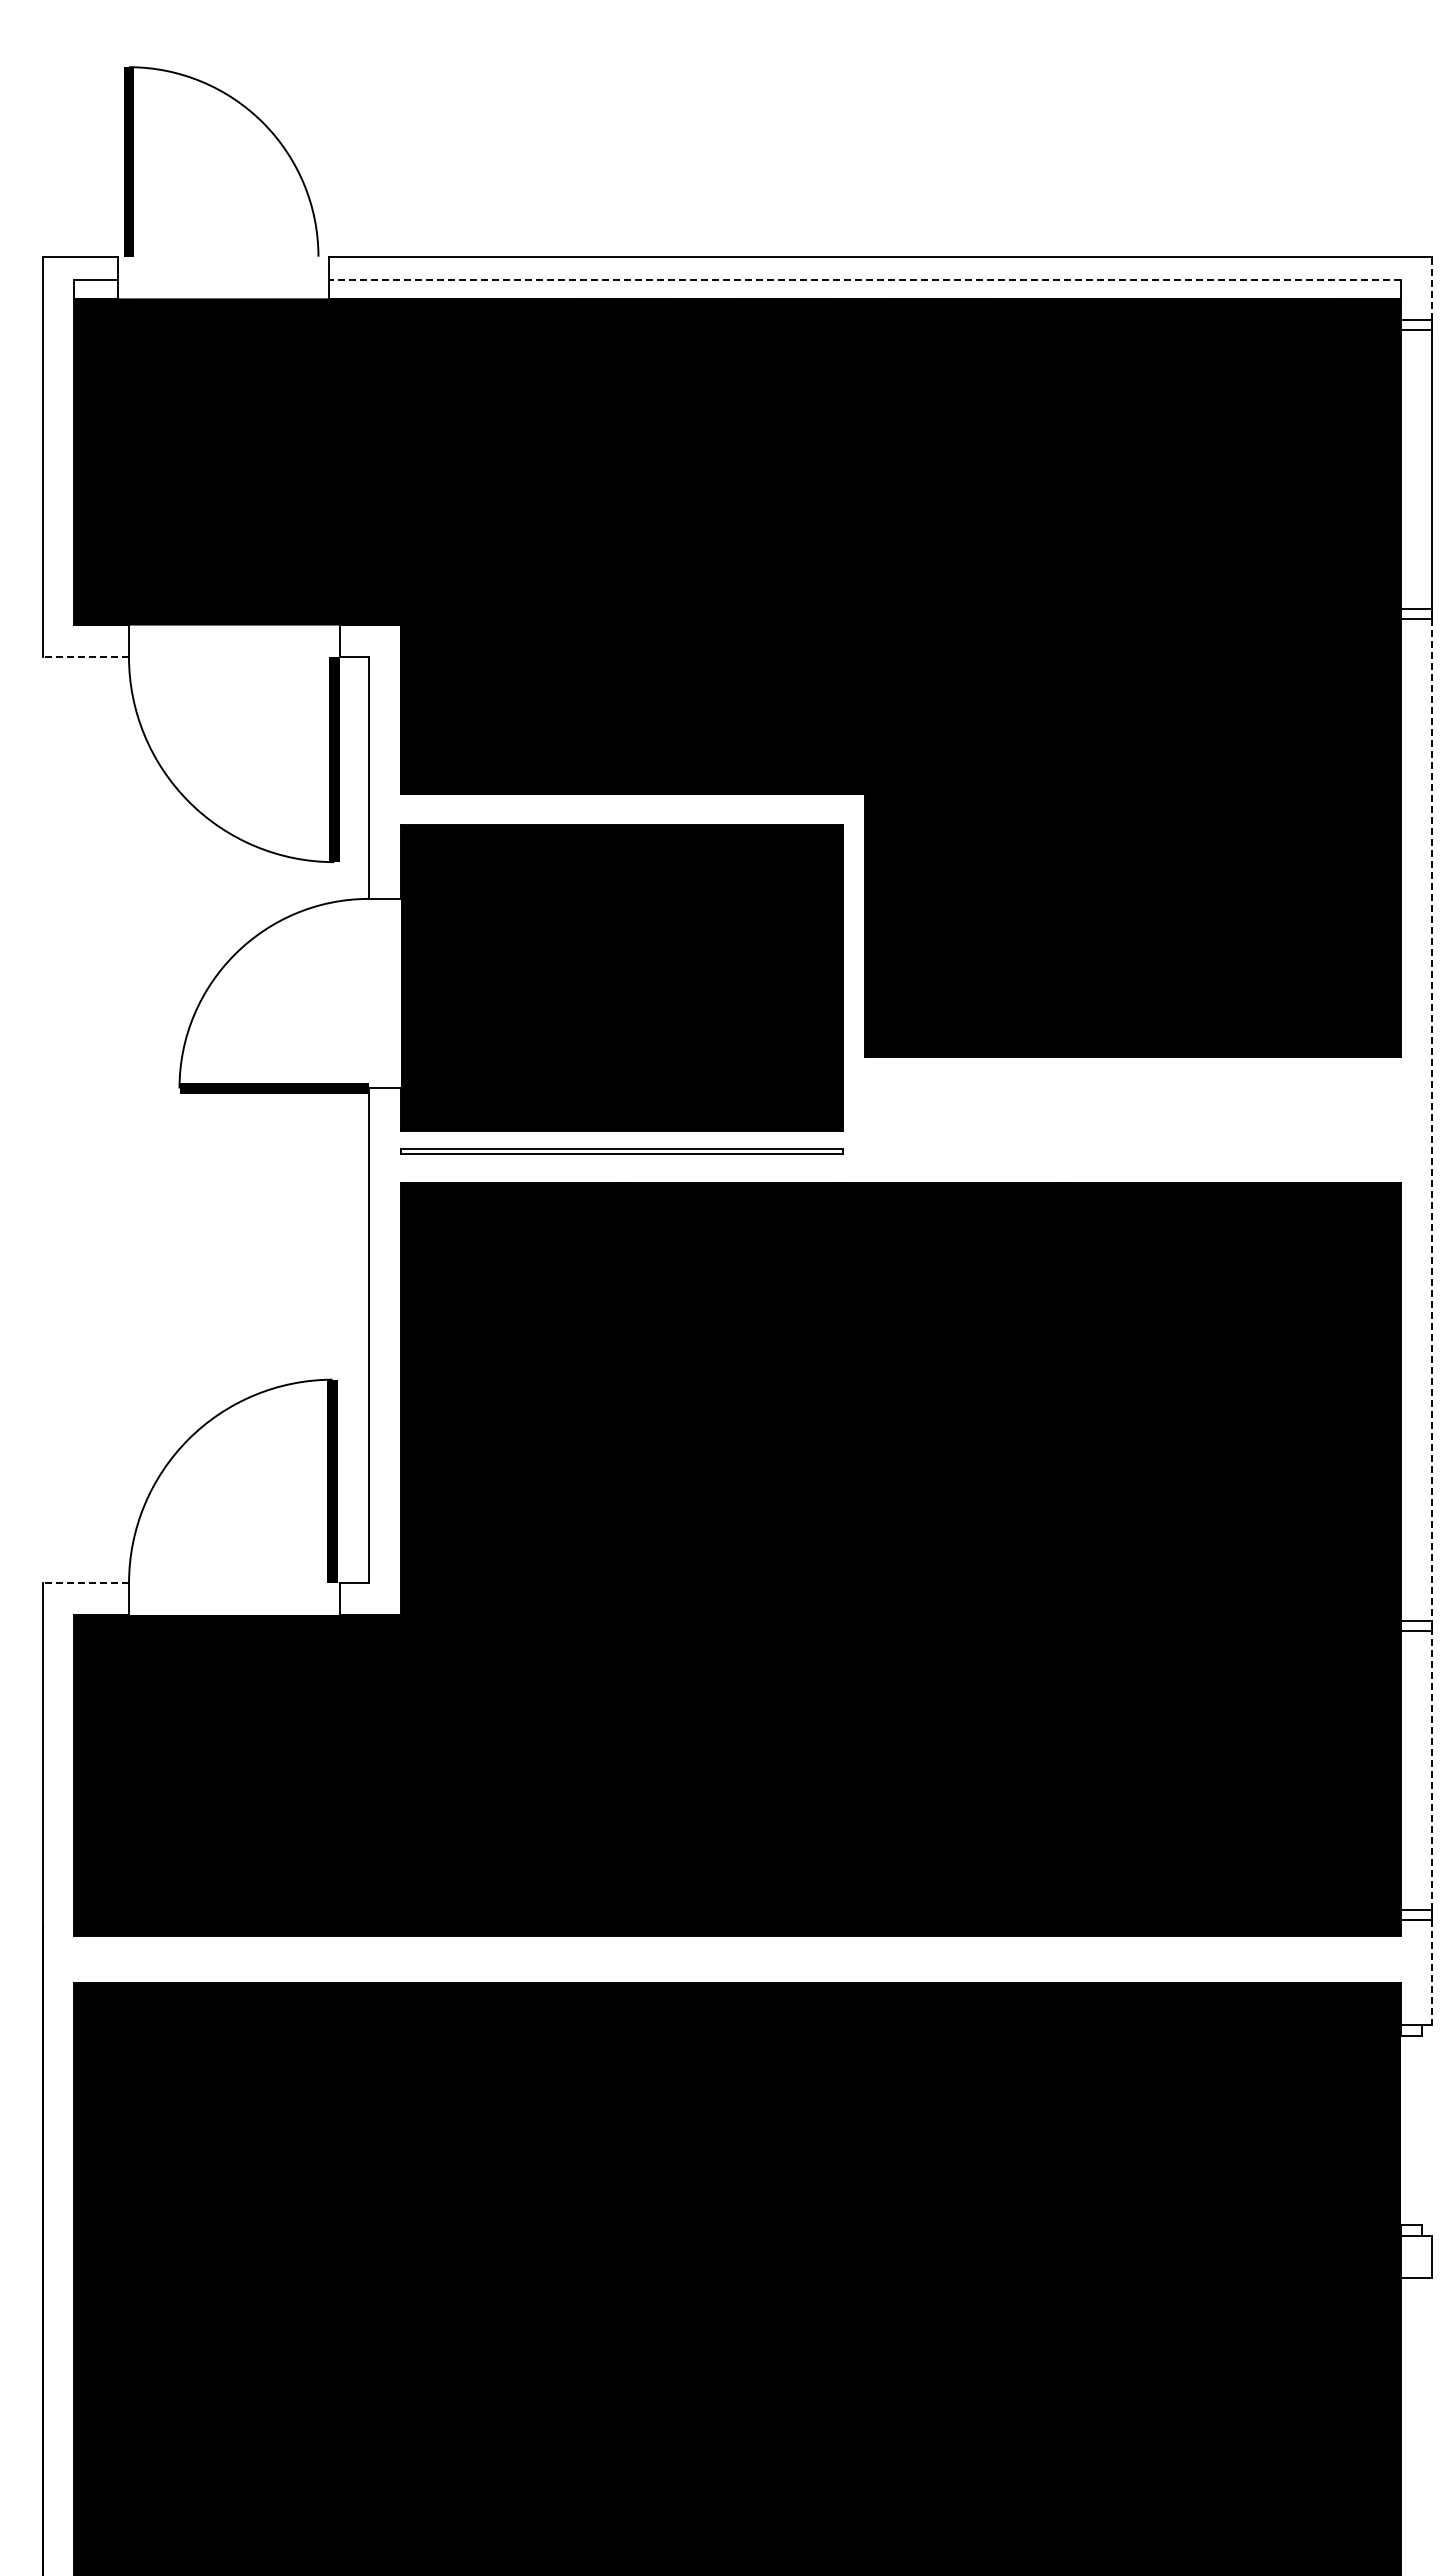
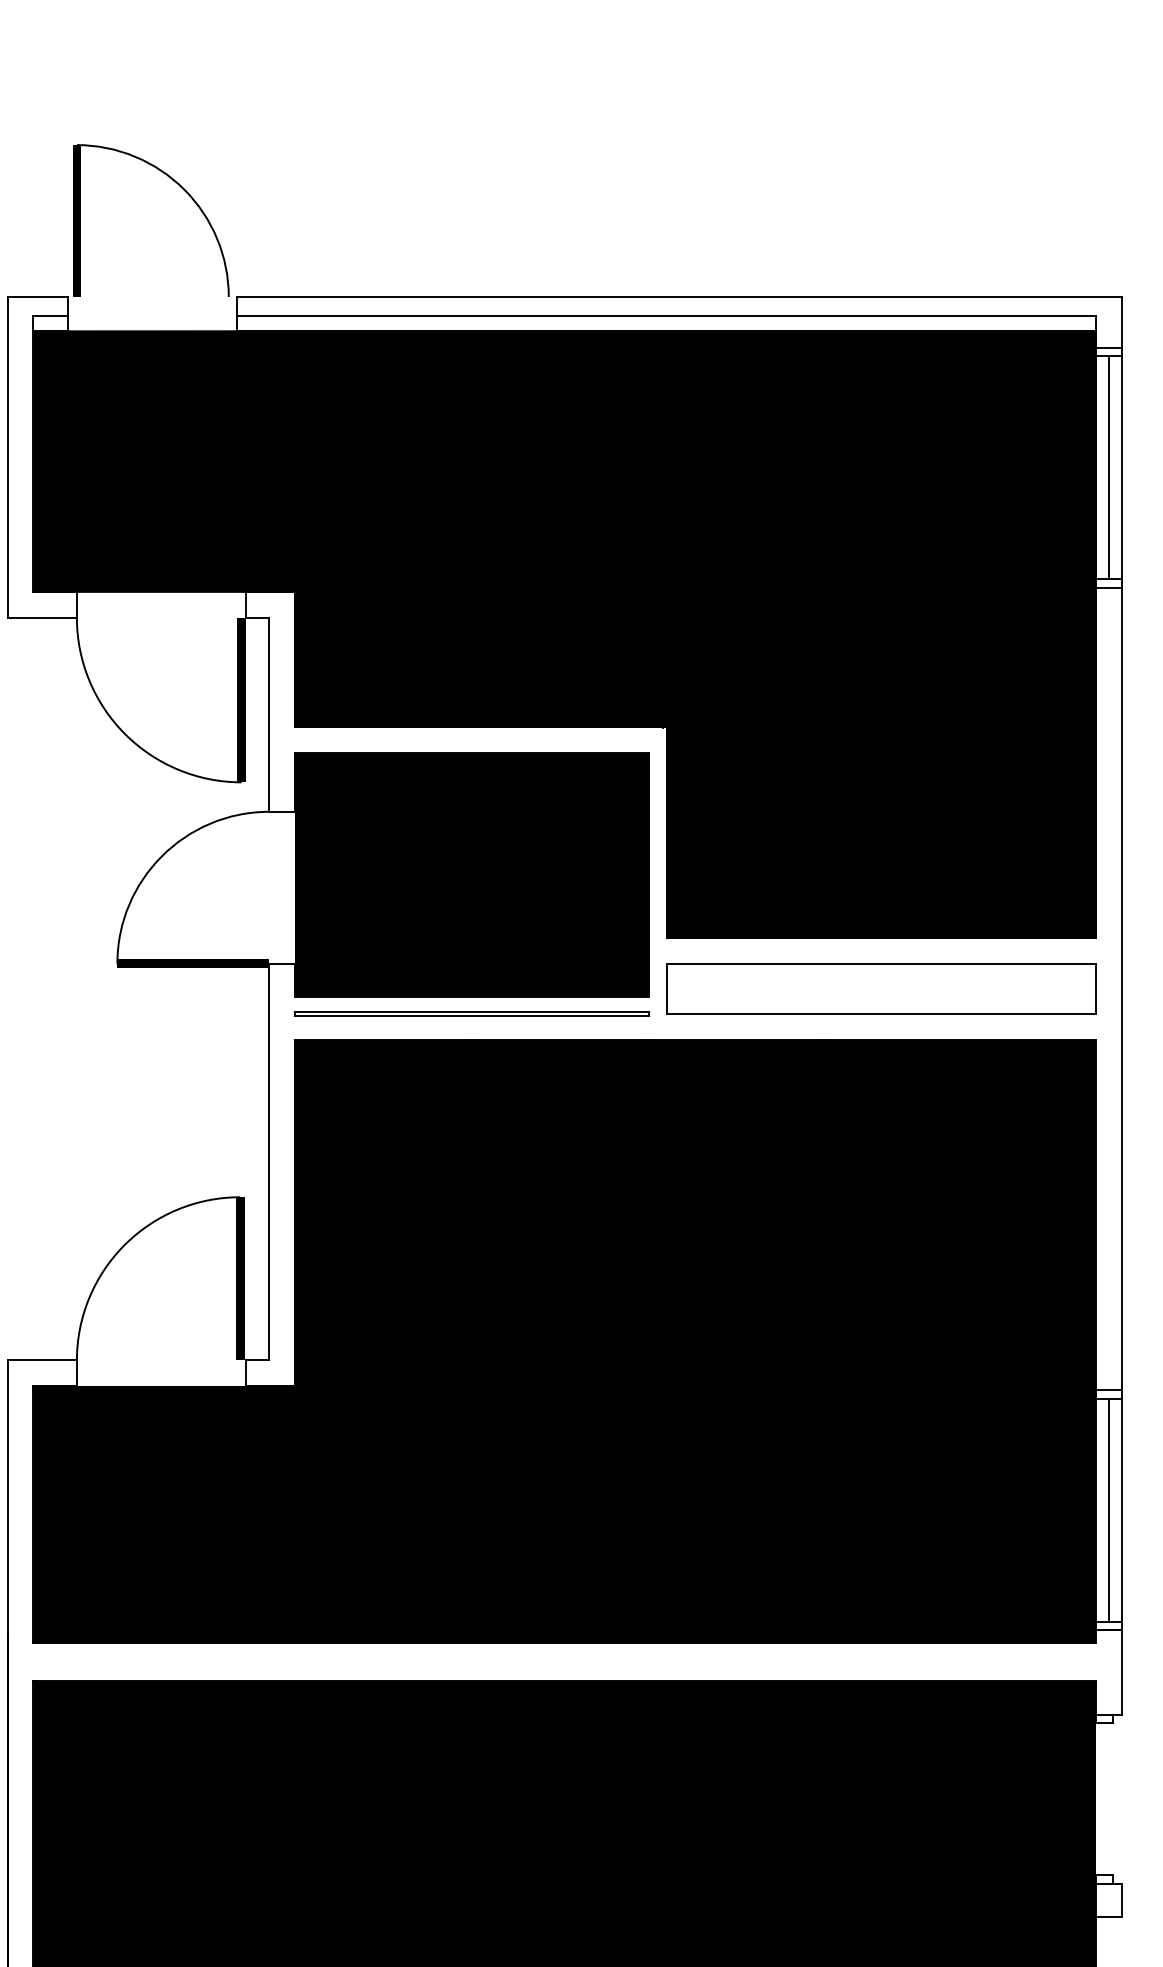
line: (864, 280) -> (666, 316), dashed -> solid
line: (1432, 288) -> (1121, 322), dashed -> solid
line: (1416, 469) -> (1108, 467), added
line: (85, 656) -> (42, 617), dashed -> solid
part: (1132, 1119) -> (881, 988), added
line: (1432, 1119) -> (1121, 988), dashed -> solid
line: (85, 1583) -> (42, 1360), dashed -> solid
line: (1432, 1769) -> (1121, 1509), dashed -> solid
line: (1416, 1770) -> (1108, 1510), added
line: (1432, 1972) -> (1121, 1672), dashed -> solid

